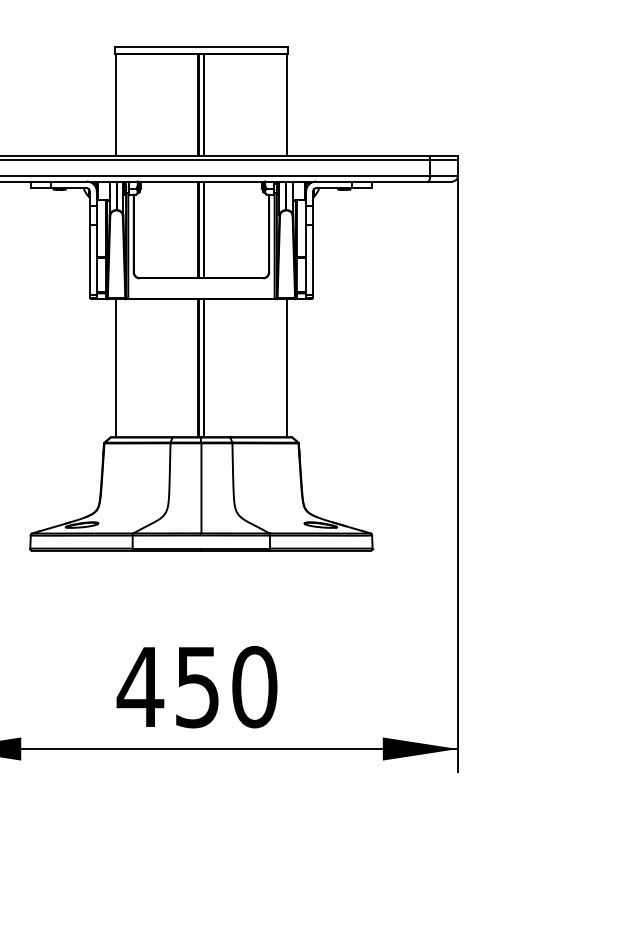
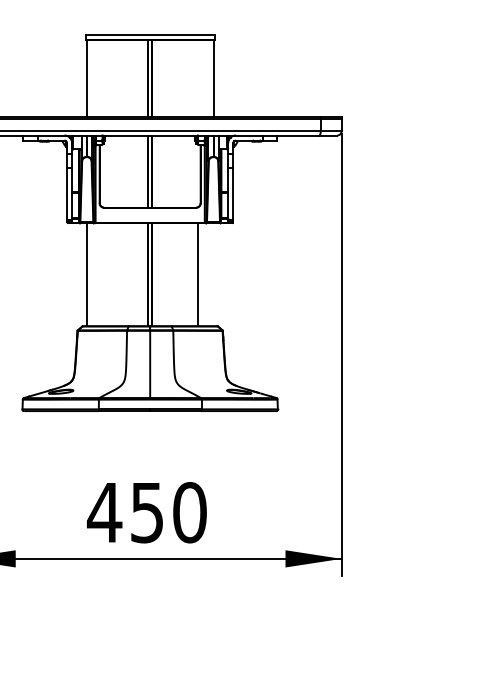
line: (286, 368) -> (197, 275), moved

